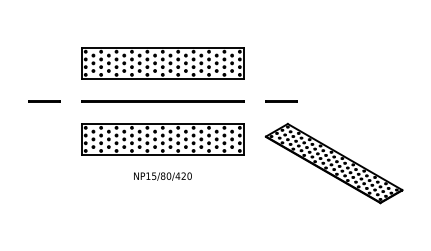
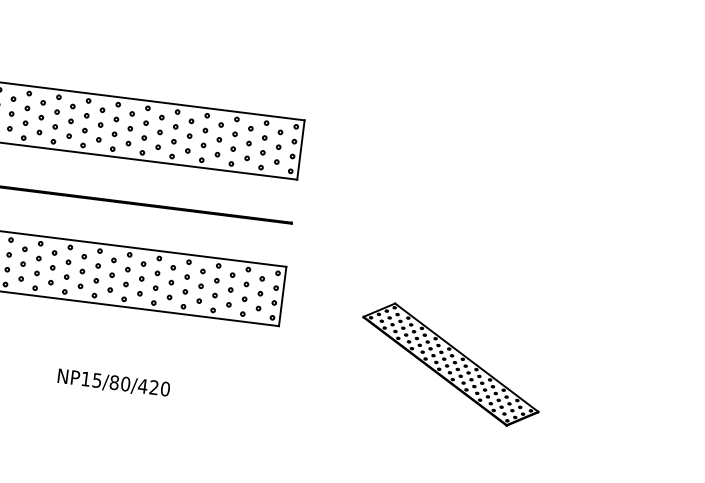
line: (281, 101) -> (364, 232), removed
part: (333, 163) -> (449, 364), size x0.7
text: (162, 176) -> (113, 383), moved

